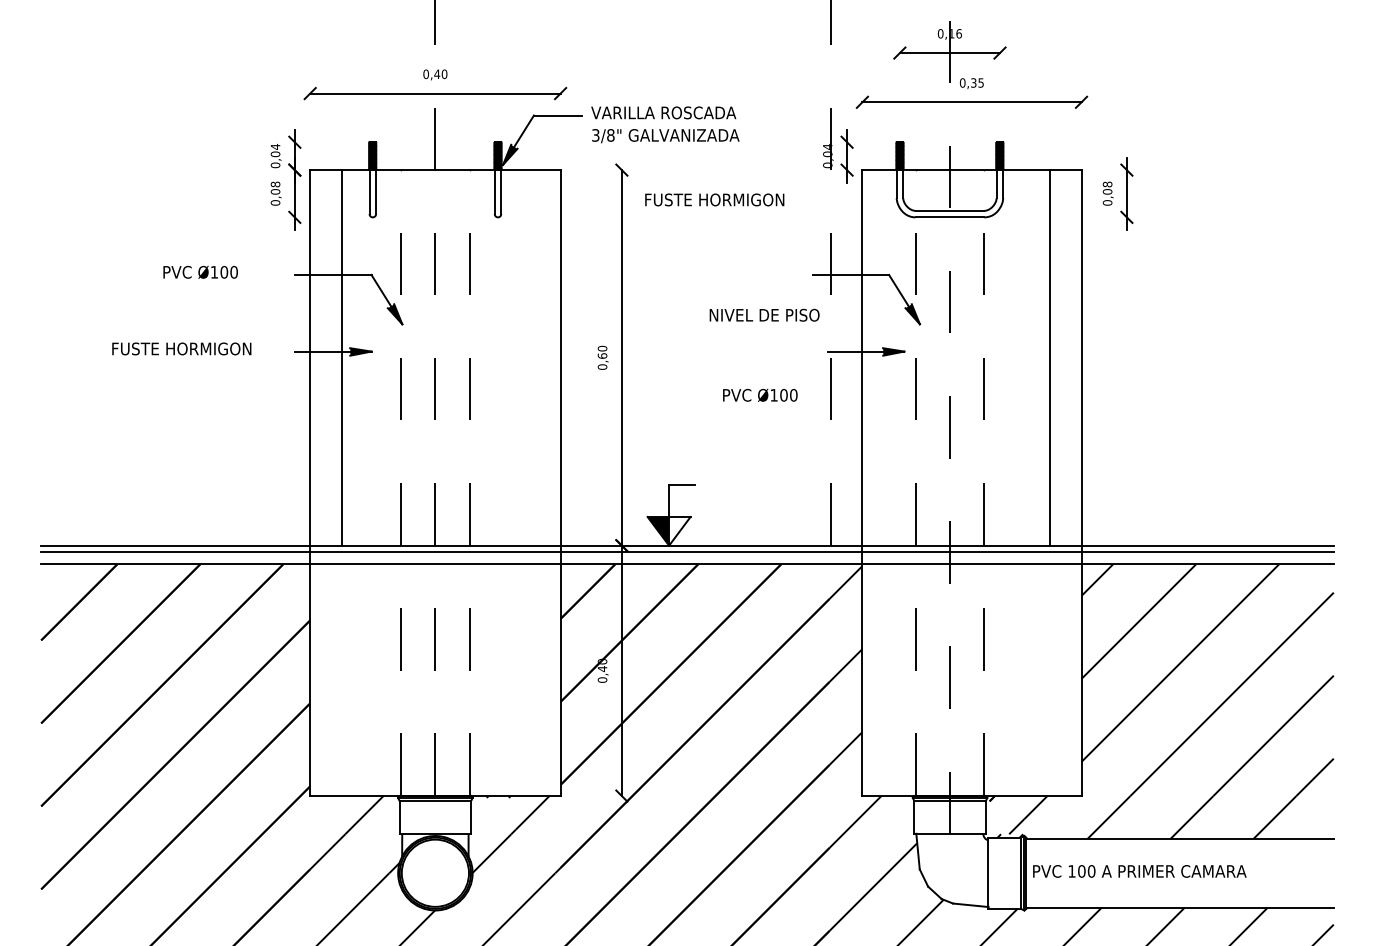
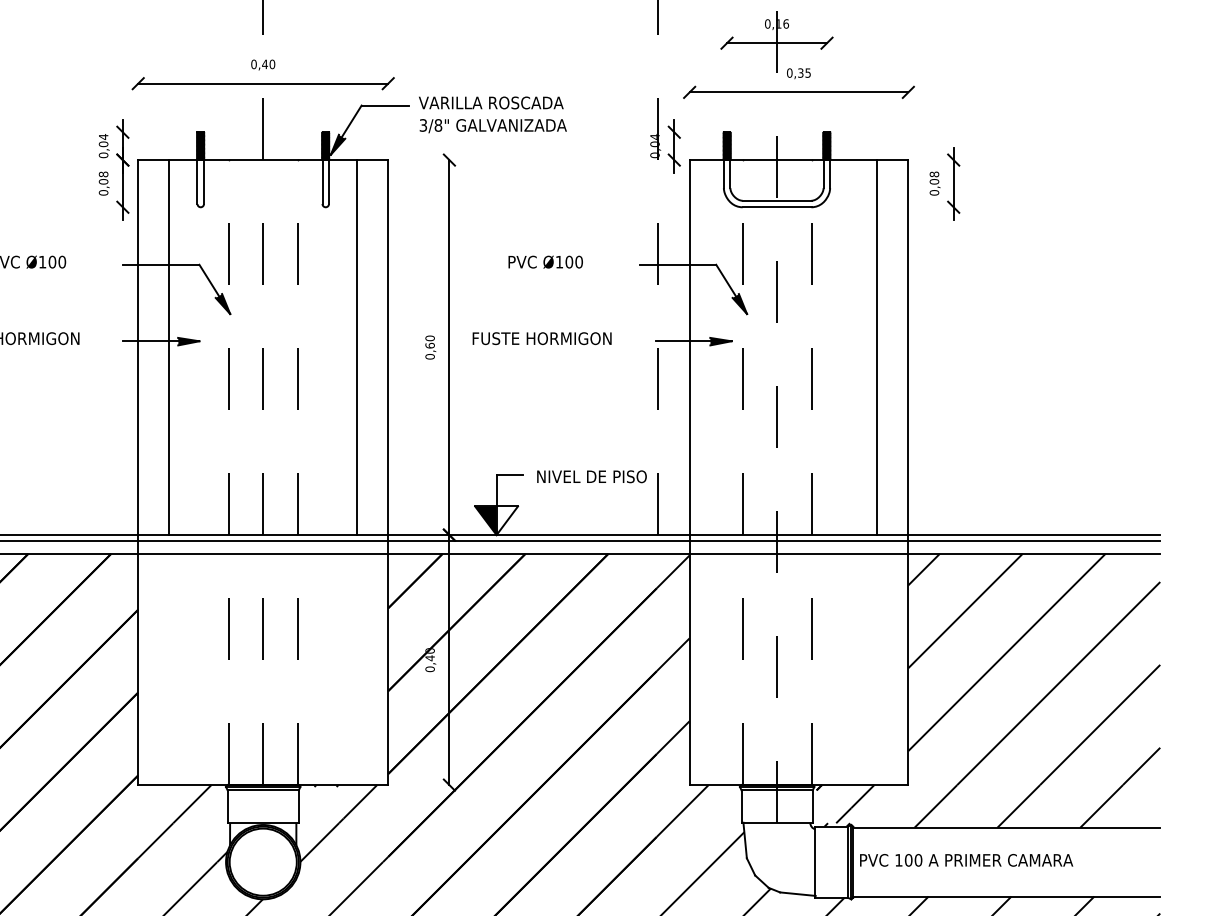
text: (714, 199) -> (541, 338), moved
text: (764, 314) -> (591, 476), moved
line: (529, 357) -> (357, 347), added
text: (760, 394) -> (545, 261), moved

